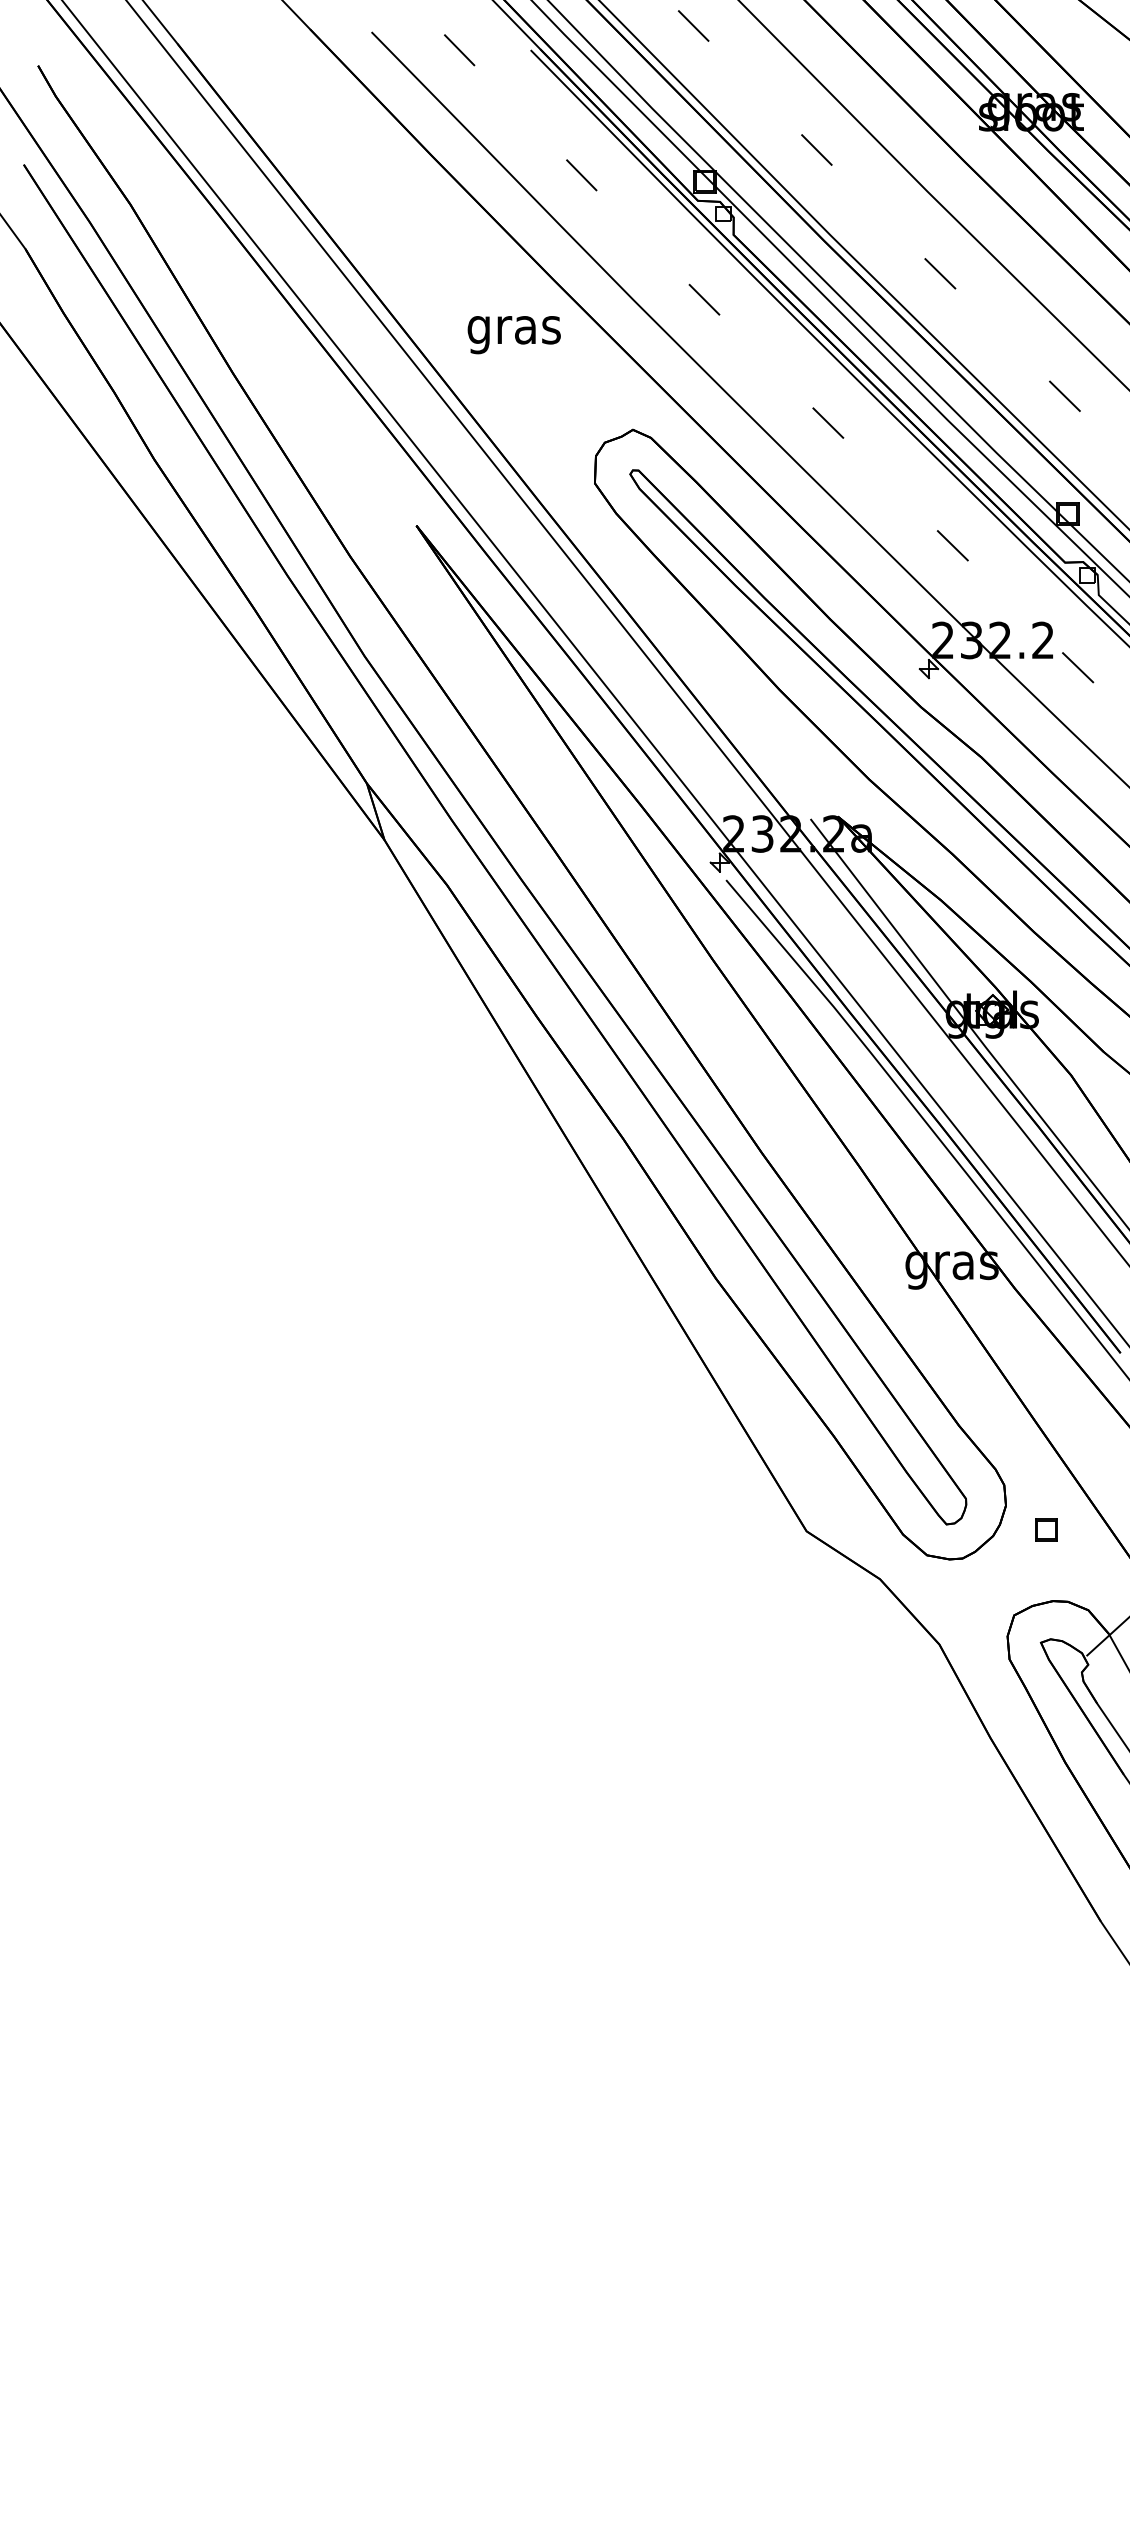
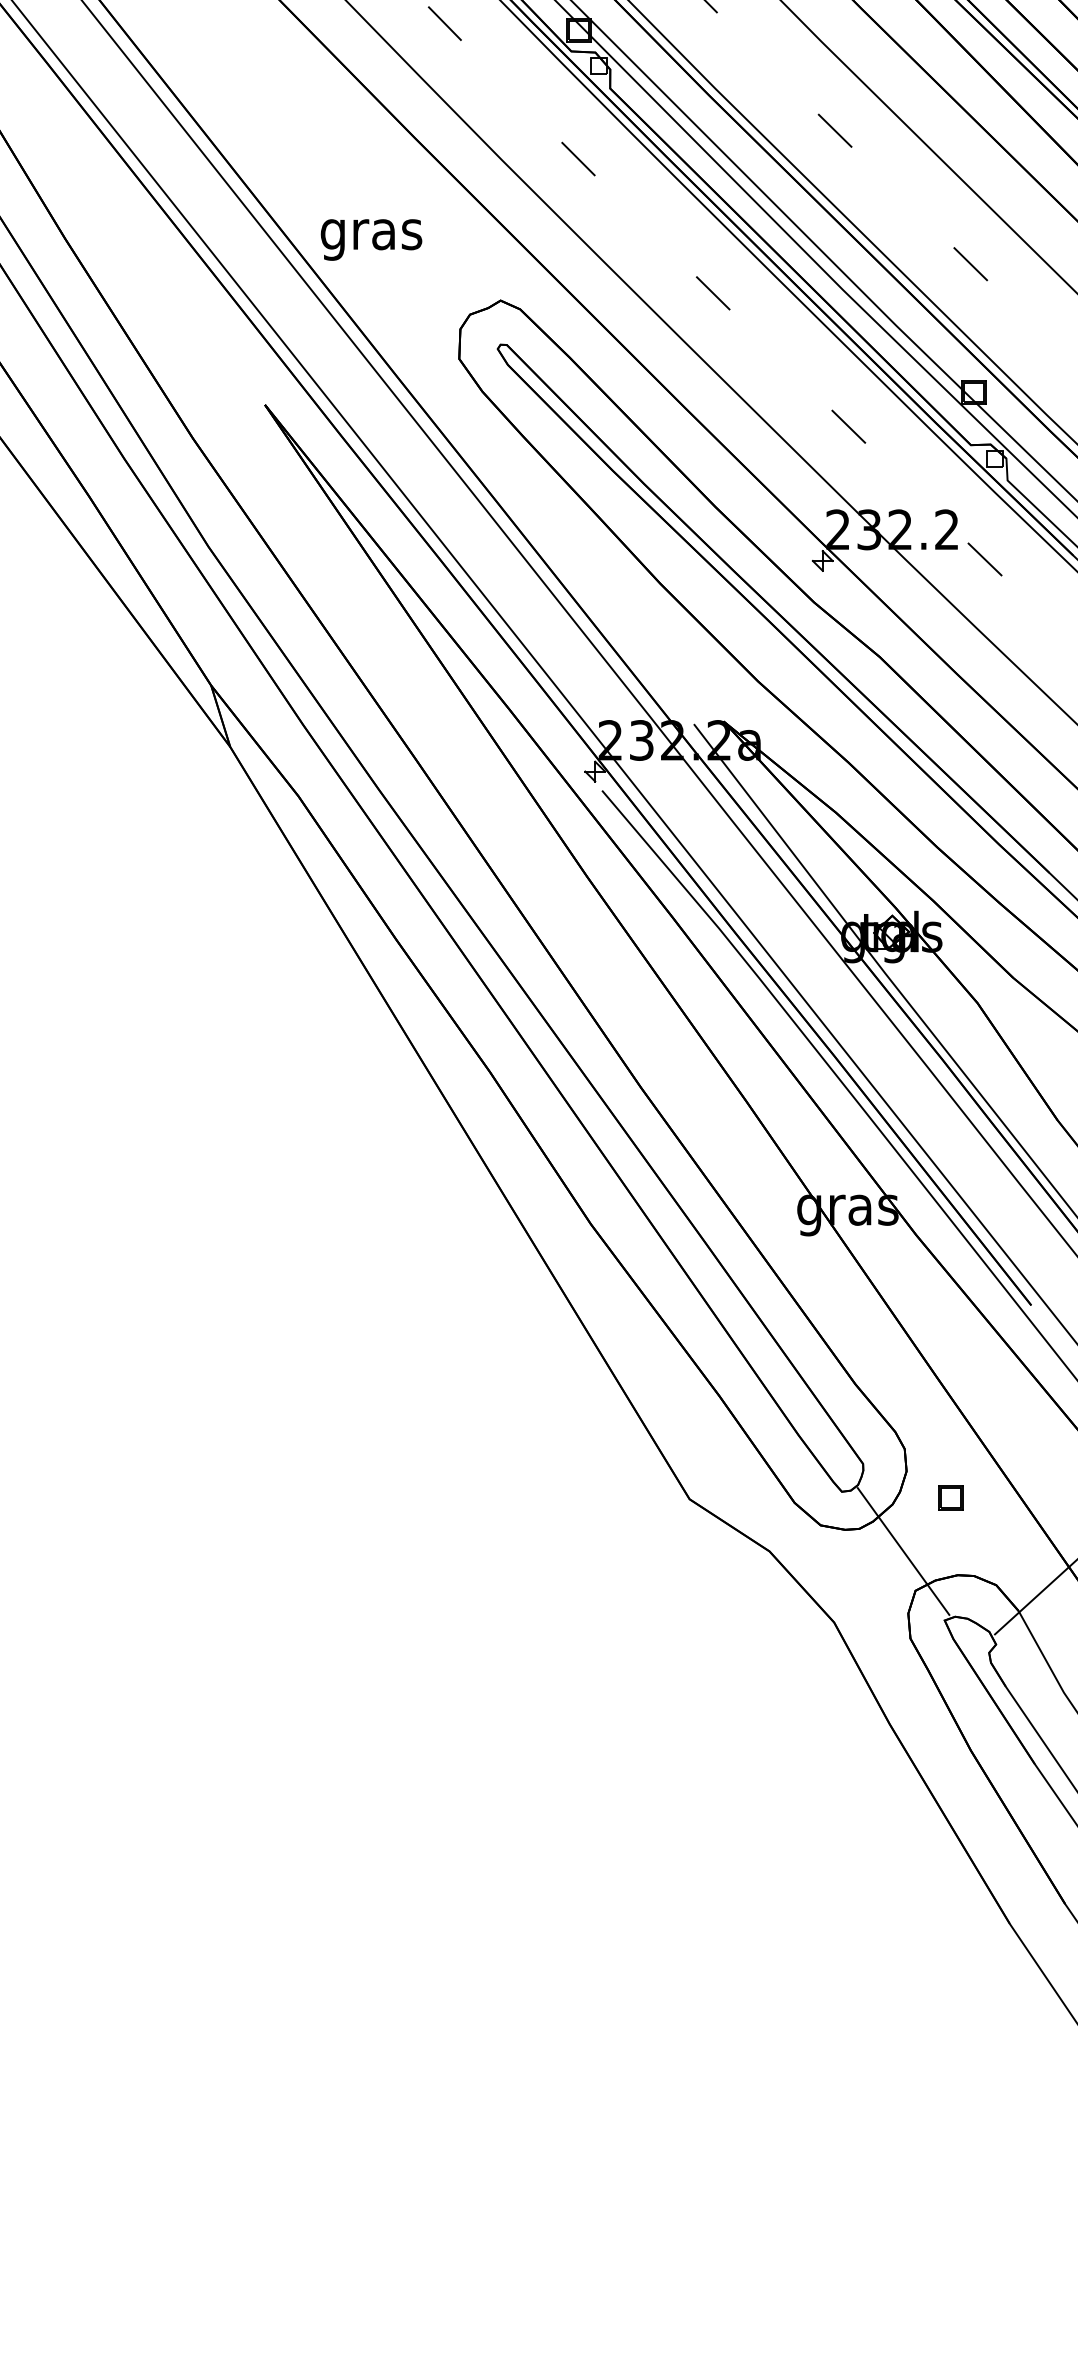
text: (513, 335) -> (370, 240), moved
line: (1003, 1579) -> (903, 1551), added

